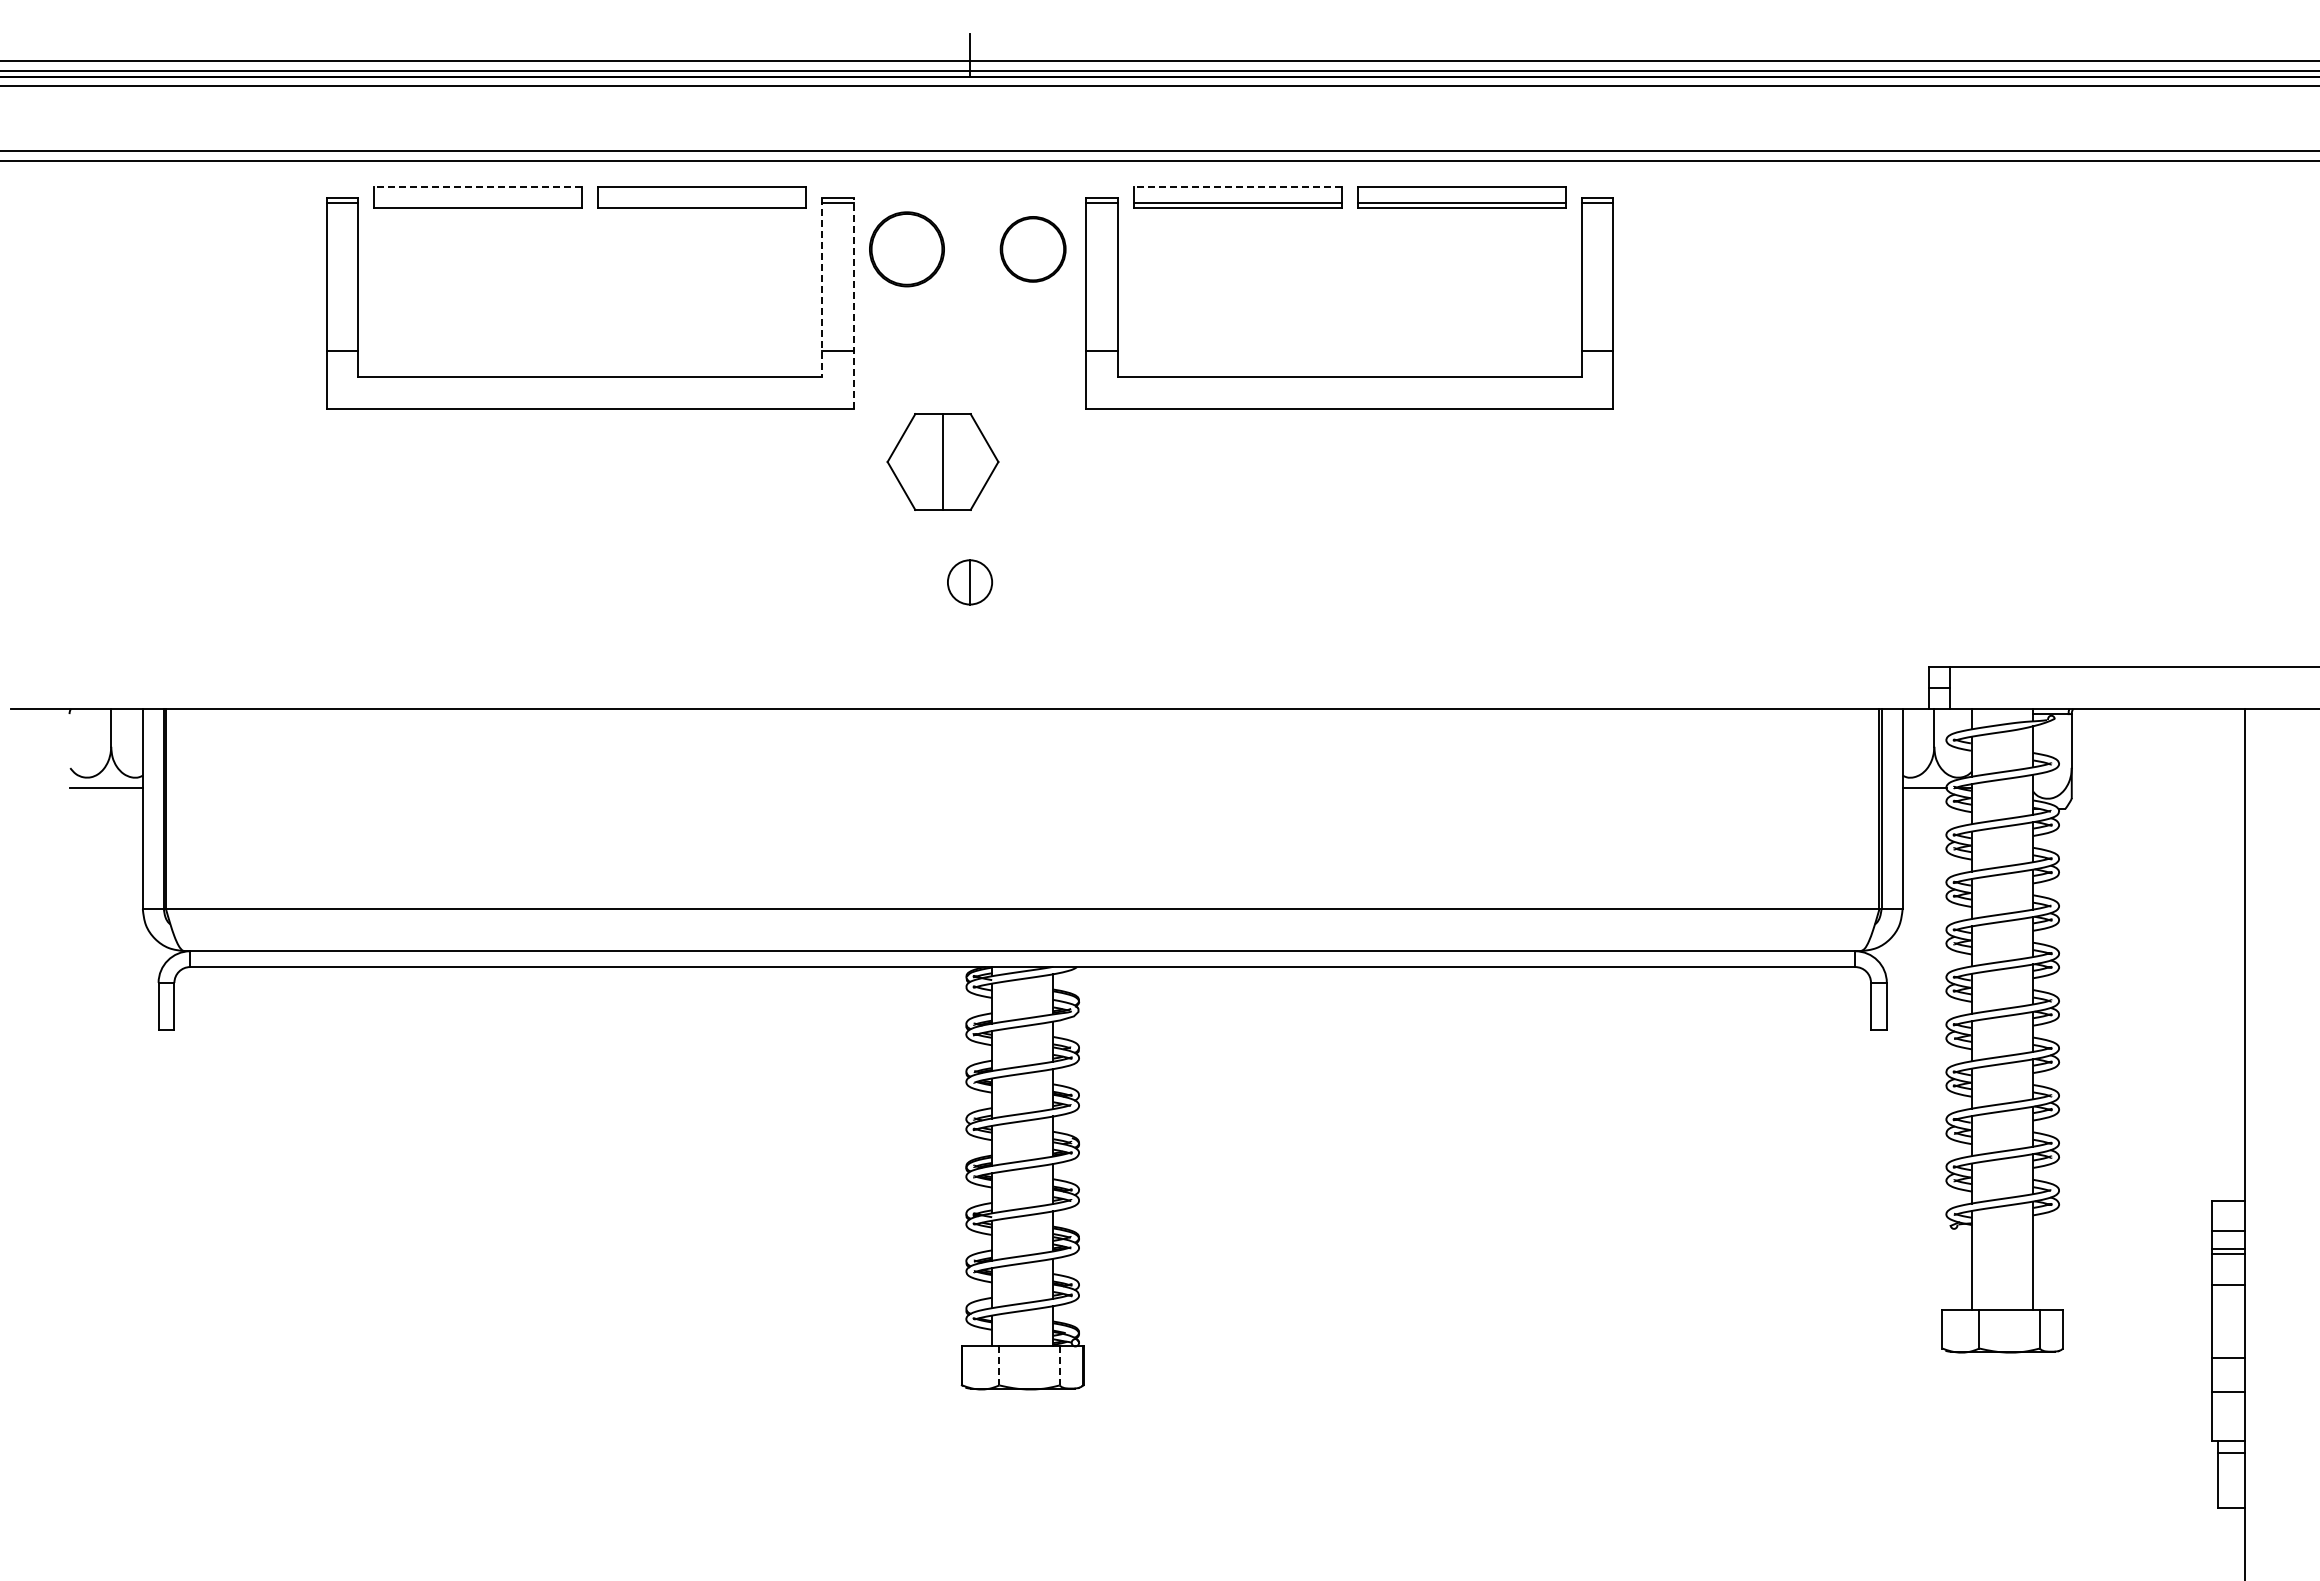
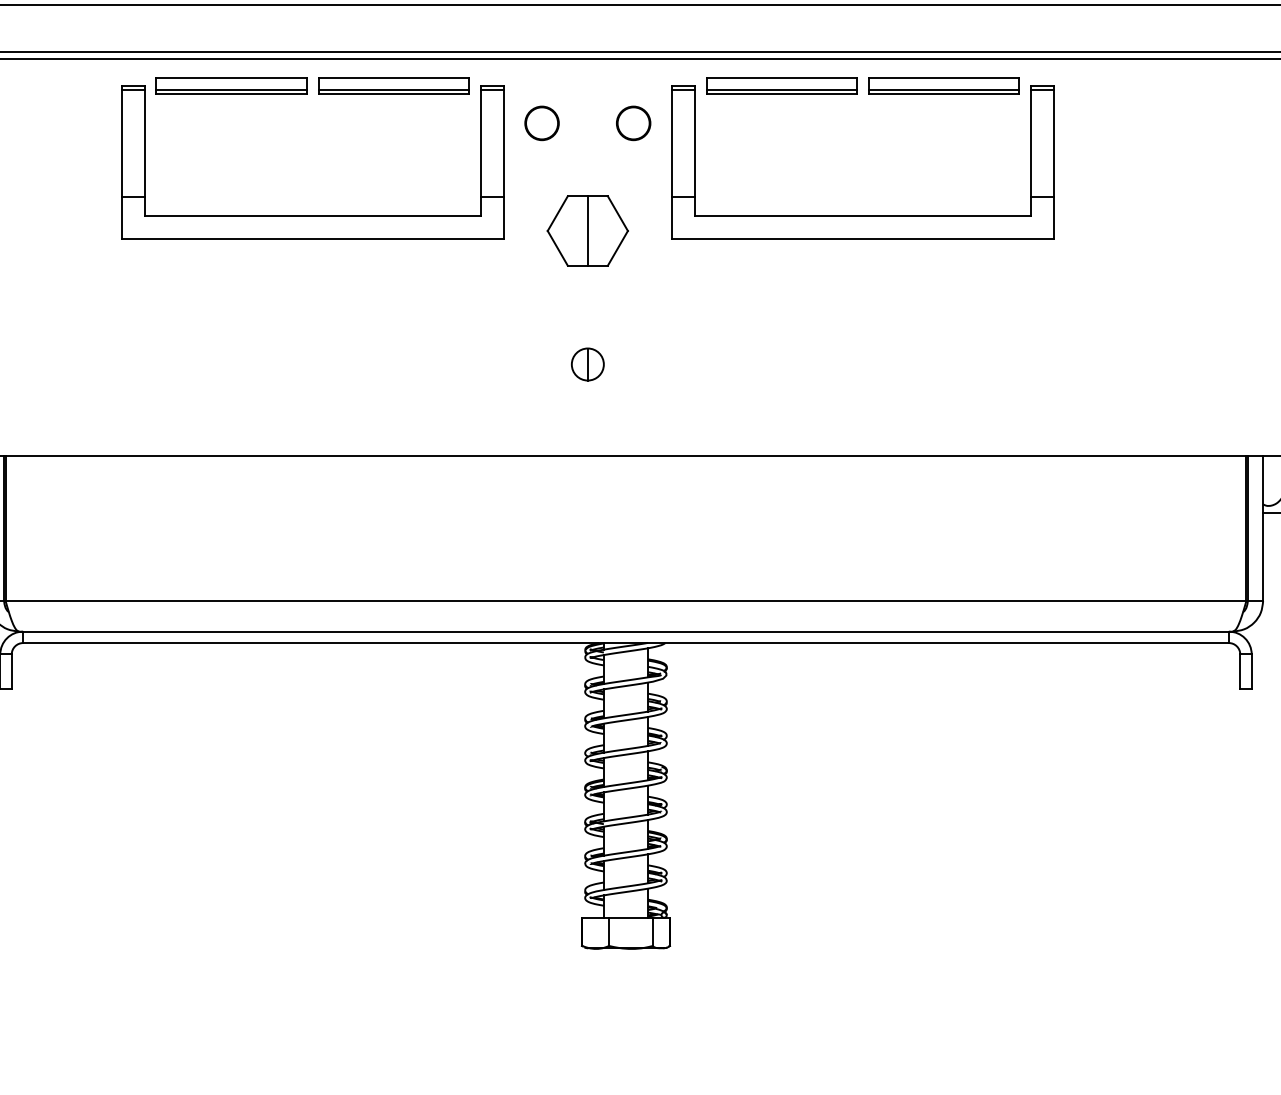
line: (477, 187) -> (231, 78), dashed -> solid
line: (1237, 187) -> (781, 78), dashed -> solid
line: (478, 203) -> (231, 90), added
line: (702, 203) -> (394, 90), added
circle: (906, 249) -> (541, 123), size x0.62
circle: (1033, 249) -> (633, 123), size x0.71
line: (821, 287) -> (480, 150), dashed -> solid
line: (853, 302) -> (503, 161), dashed -> solid
part: (942, 461) -> (587, 230), moved
line: (999, 1366) -> (609, 932), dashed -> solid
line: (1059, 1366) -> (652, 932), dashed -> solid

